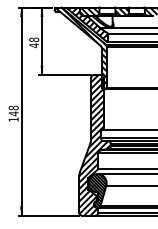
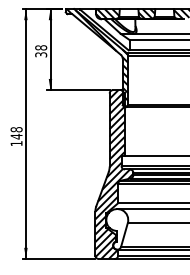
hatch: (88, 24) -> (106, 29), removed
text: (34, 45) -> (41, 54), 48 -> 38
hatch: (97, 190) -> (117, 228), removed

